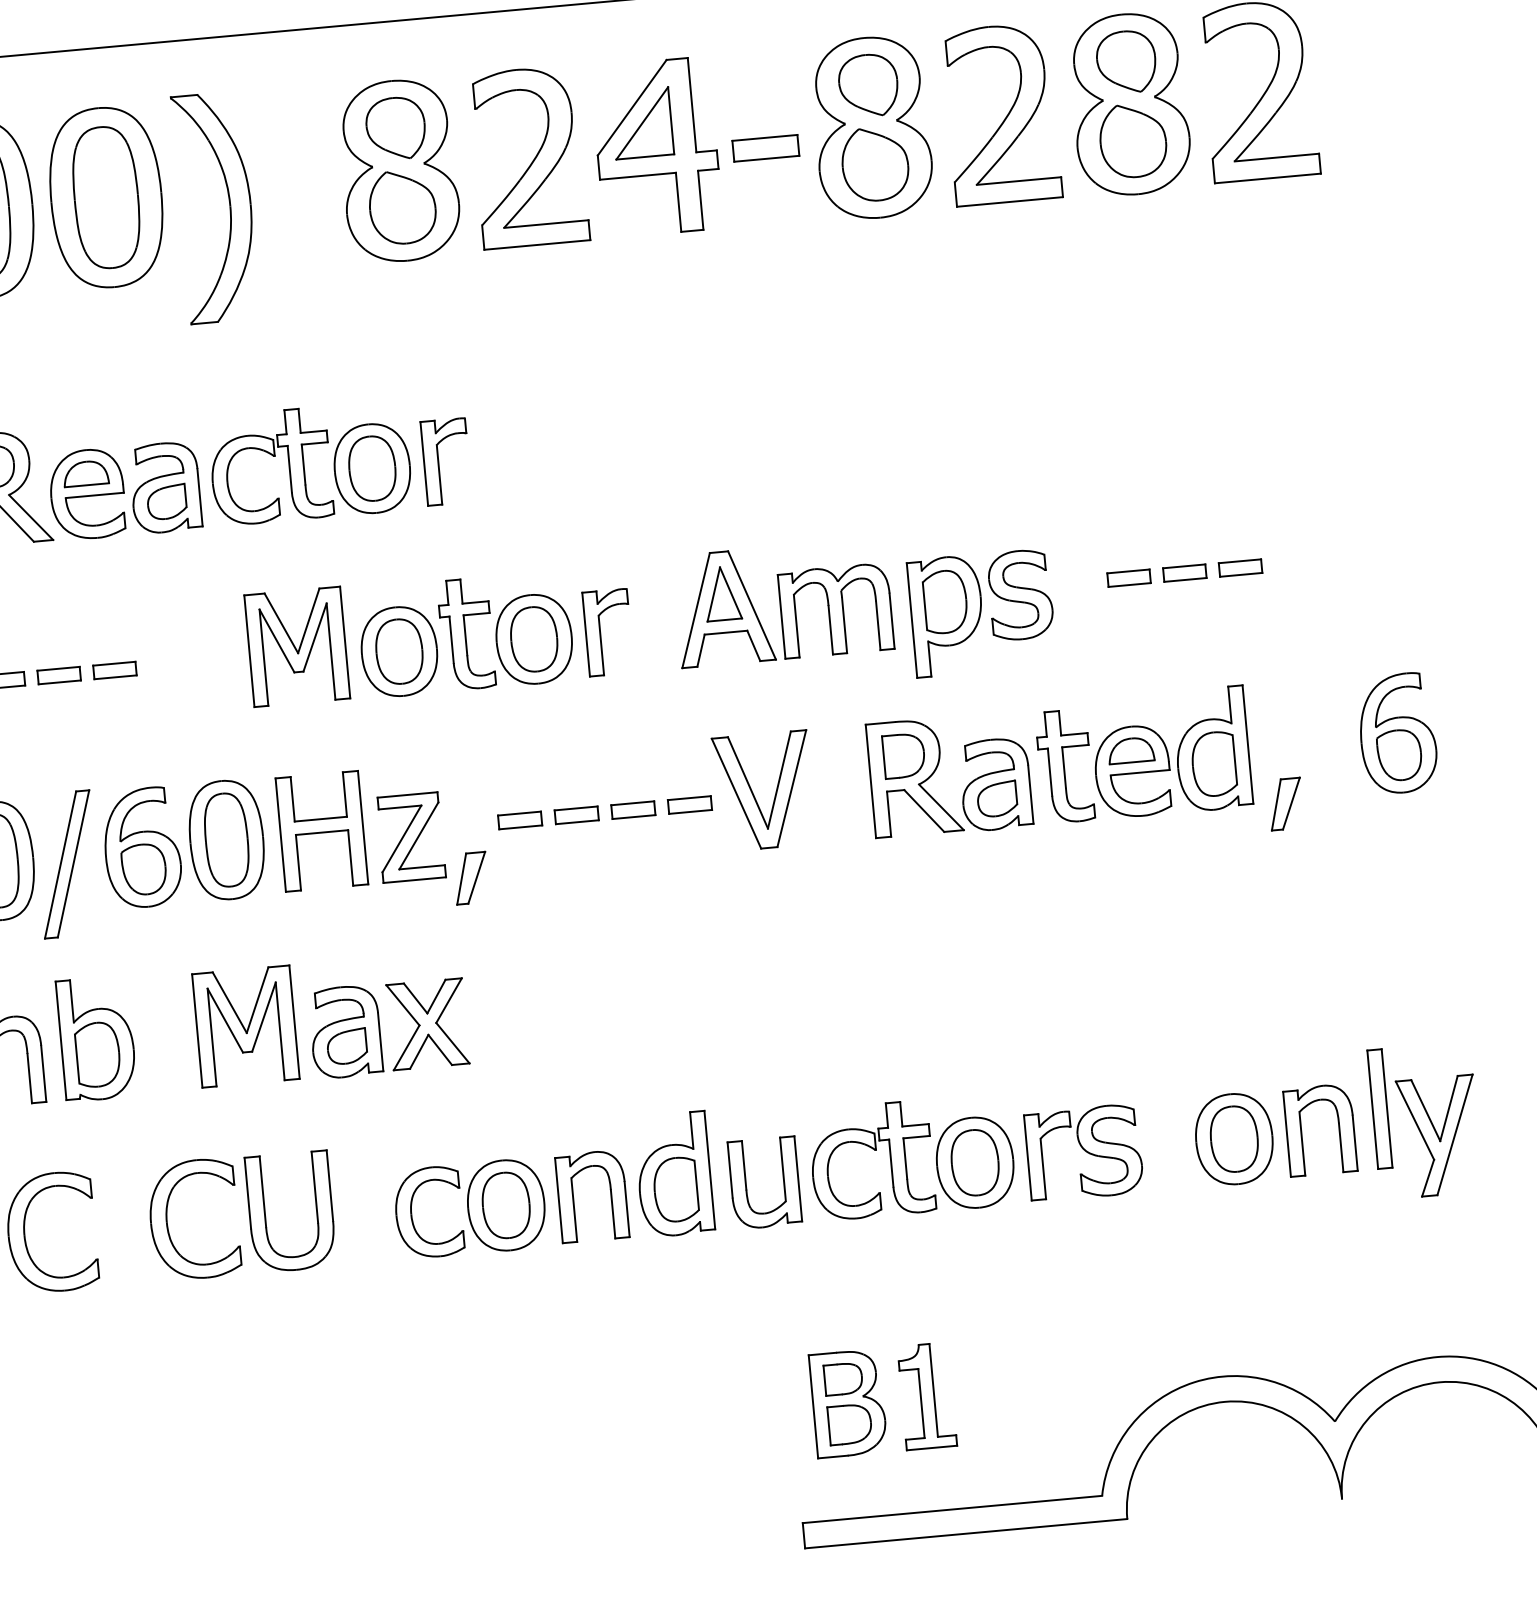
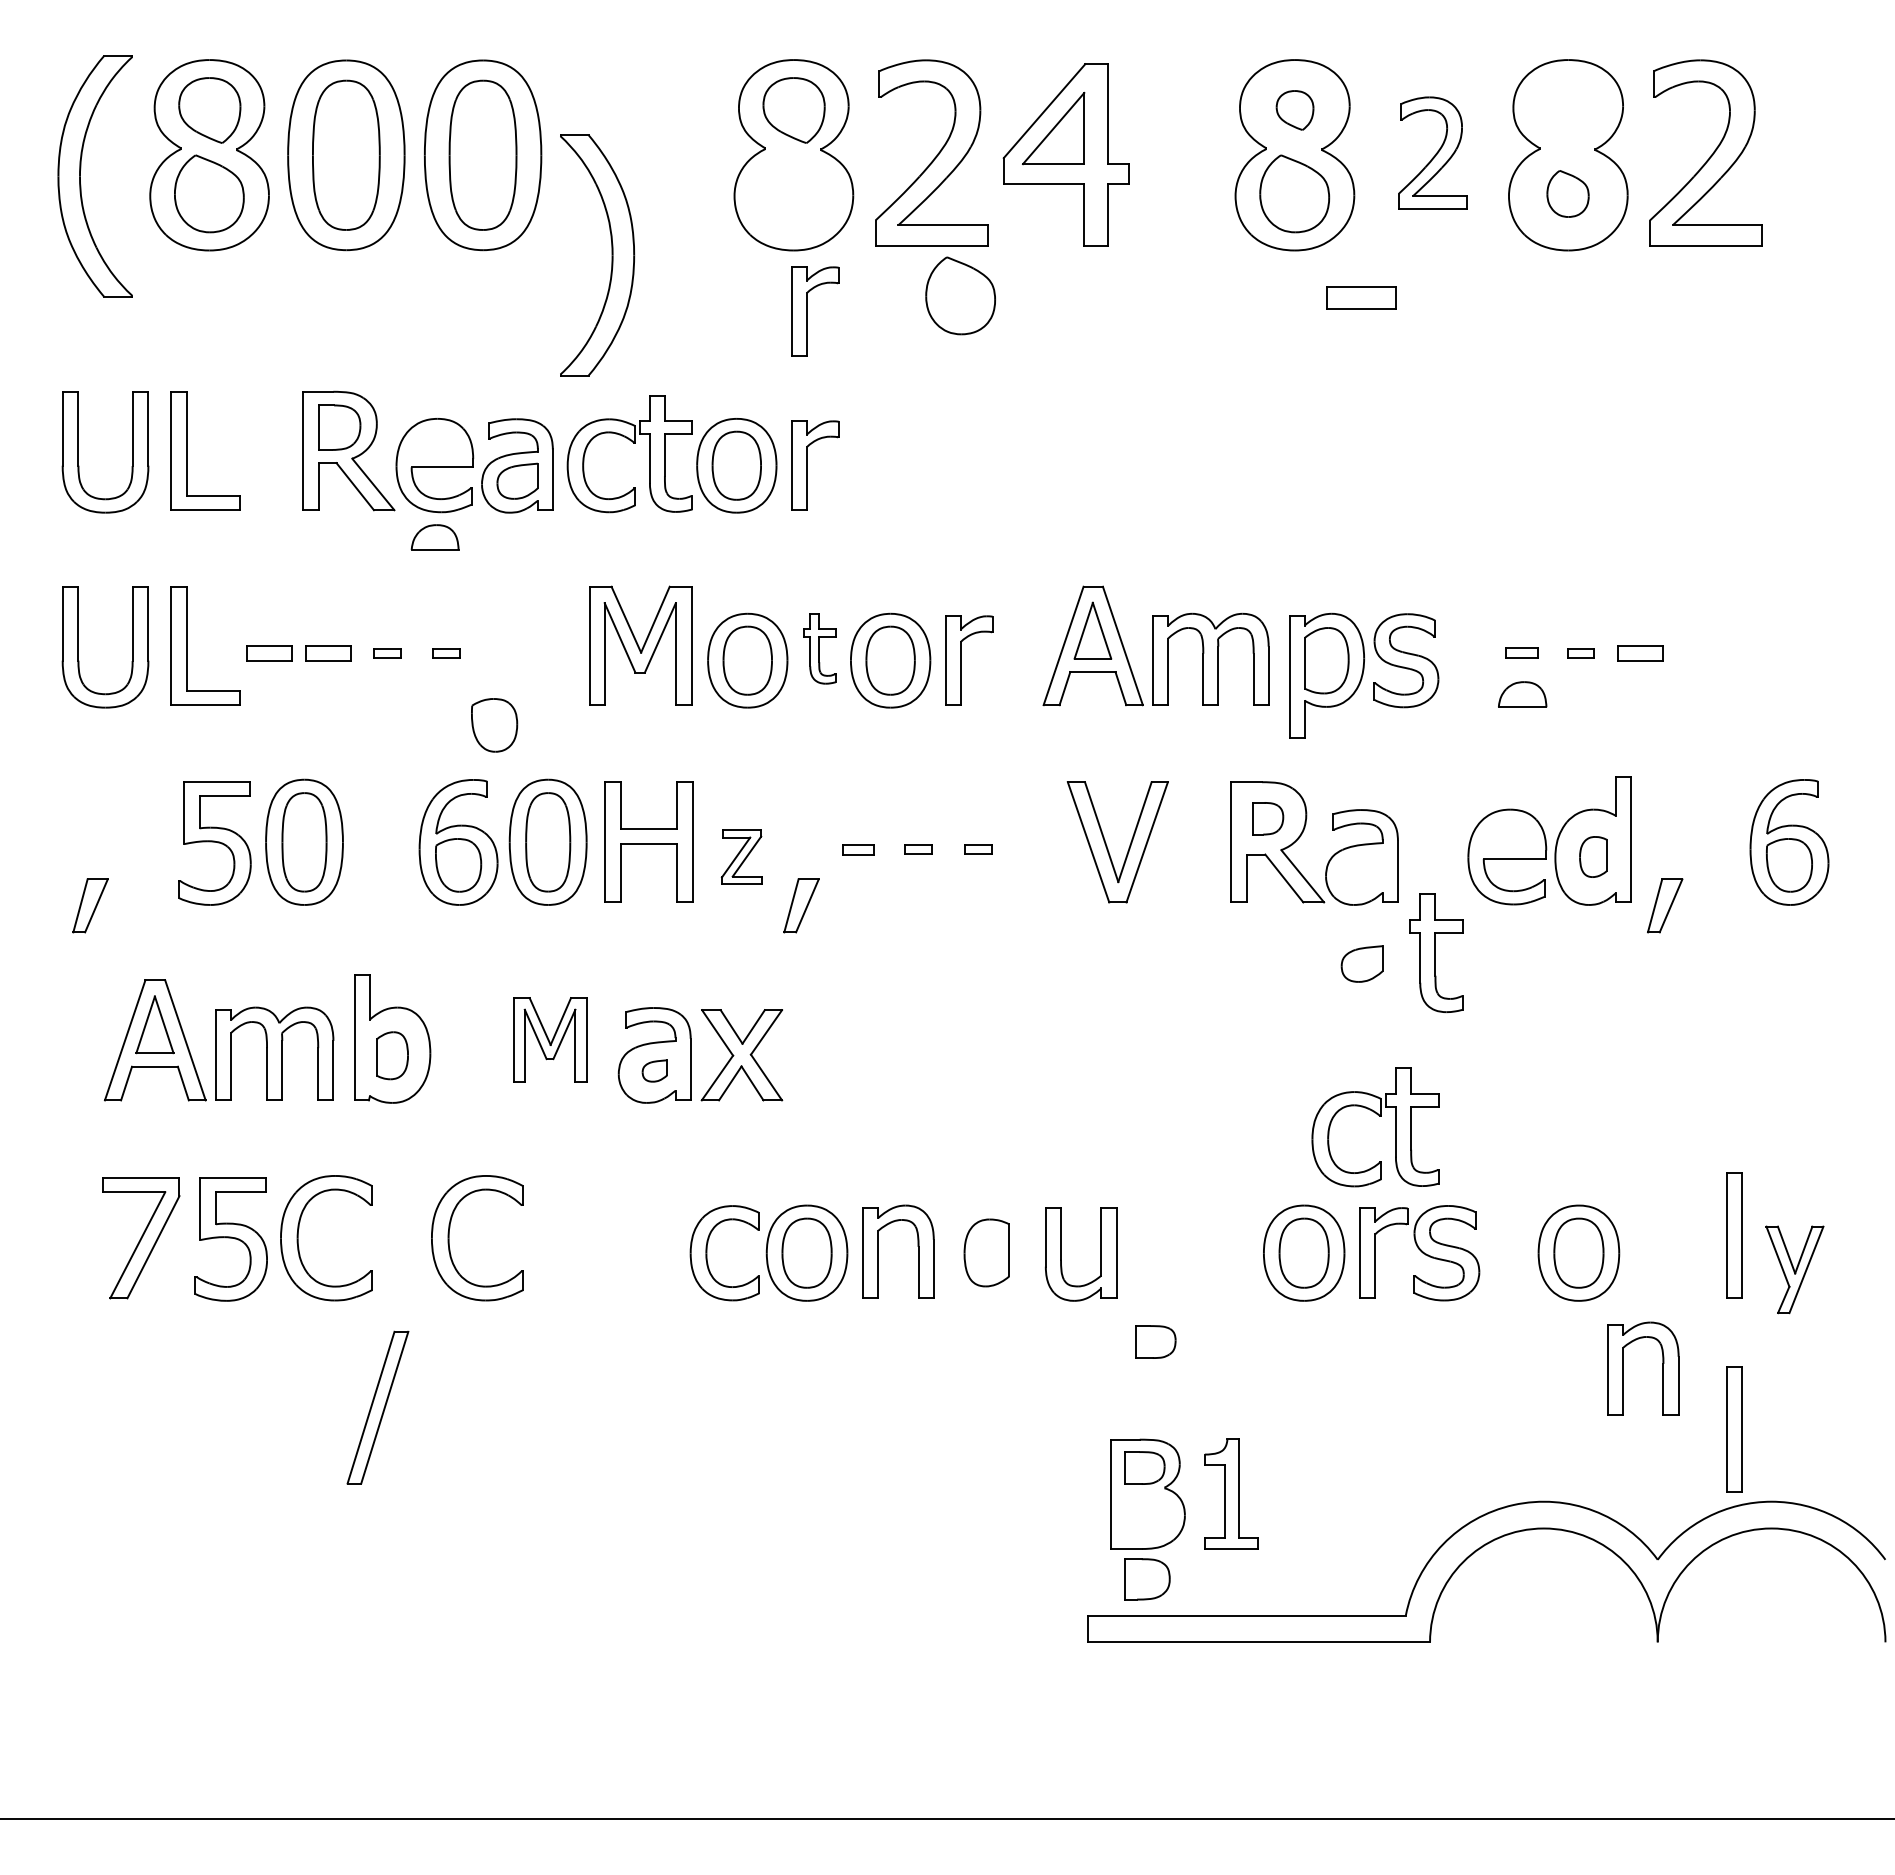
part: (1126, 62) -> (1568, 110), removed
part: (867, 85) -> (1294, 110), size x0.6
part: (1001, 113) -> (1432, 152), size x0.6
part: (1132, 140) -> (1567, 193), size x0.6
part: (766, 148) -> (1361, 297), moved
part: (229, 206) -> (611, 255), moved
part: (402, 206) -> (960, 295), moved
part: (425, 317) -> (807, 311), added
part: (85, 473) -> (434, 537), moved
part: (1184, 573) -> (1580, 653), size x0.6
part: (1128, 578) -> (1521, 653), size x0.7
part: (466, 633) -> (819, 648), size x0.6
part: (114, 670) -> (446, 653), size x0.6
part: (58, 675) -> (387, 653), size x0.6
part: (166, 734) -> (494, 725), added
part: (1131, 750) -> (1522, 694), moved
part: (904, 755) -> (1268, 818), size x0.7
part: (1214, 763) -> (1593, 856), size x0.6
part: (1064, 766) -> (1436, 953), moved
part: (996, 798) -> (1361, 963), moved
part: (689, 804) -> (1038, 849), removed
part: (633, 809) -> (978, 849), size x0.6
part: (576, 815) -> (918, 849), size x0.6
part: (520, 820) -> (858, 849), size x0.7
part: (410, 836) -> (741, 856), size x0.6
part: (66, 864) -> (377, 1407), moved
part: (245, 1025) -> (550, 1039), size x0.7
part: (346, 1046) -> (654, 1070), size x0.6
part: (98, 1054) -> (392, 1055), size x0.7
part: (1338, 1128) -> (1662, 1368), moved
part: (1439, 1136) -> (1794, 1269), size x0.7
part: (874, 1150) -> (1379, 1116), moved
part: (674, 1174) -> (986, 1236), removed
part: (265, 1214) -> (553, 1239), removed
part: (842, 1258) -> (1155, 1341), added
part: (1396, 1292) -> (1734, 1429), added
part: (849, 1424) -> (1147, 1579), moved

